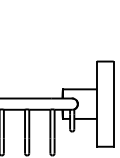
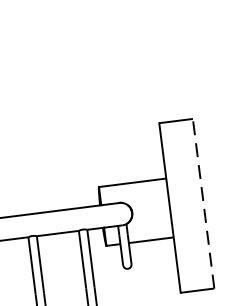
line: (113, 104) -> (203, 204), solid -> dashed

